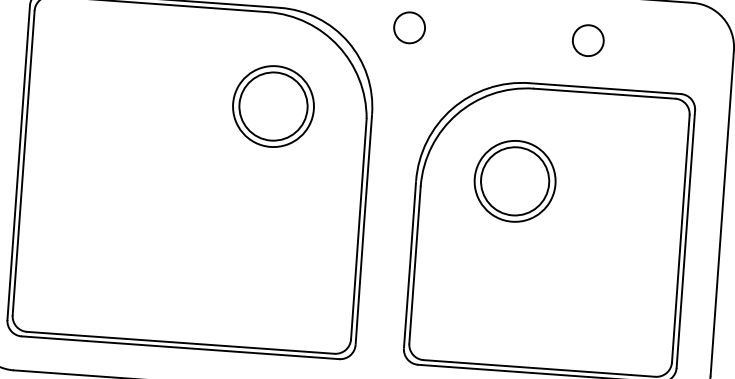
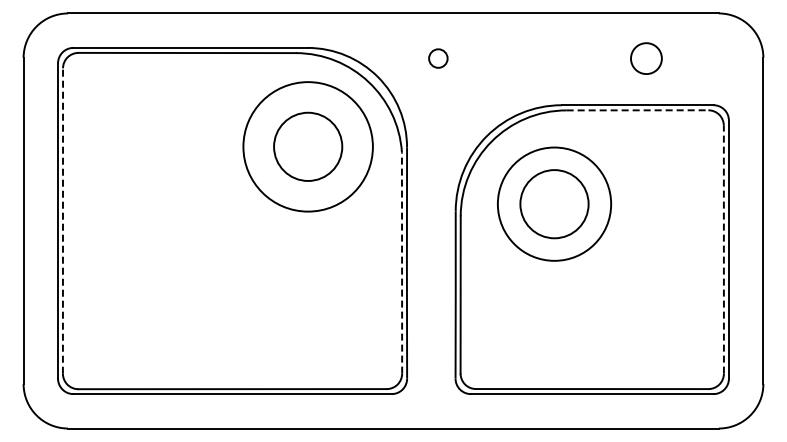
circle: (409, 27) -> (438, 58), size x0.6
circle: (588, 40) -> (646, 58), moved
line: (604, 93) -> (637, 110), solid -> dashed
circle: (272, 106) -> (307, 146), size x1.6
line: (23, 163) -> (62, 221), solid -> dashed
circle: (515, 180) -> (554, 203), size x1.4
line: (359, 229) -> (402, 263), solid -> dashed
line: (680, 238) -> (723, 249), solid -> dashed

